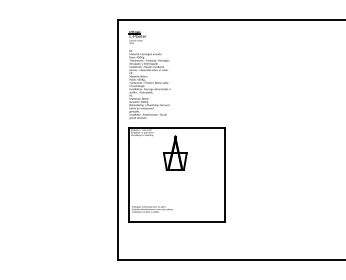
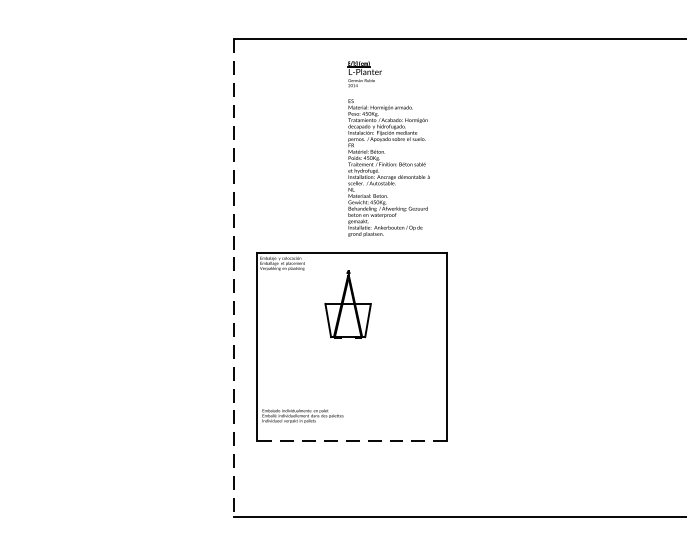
part: (149, 74) -> (388, 147), moved
line: (117, 140) -> (233, 278), solid -> dashed
line: (177, 222) -> (352, 441), solid -> dashed

